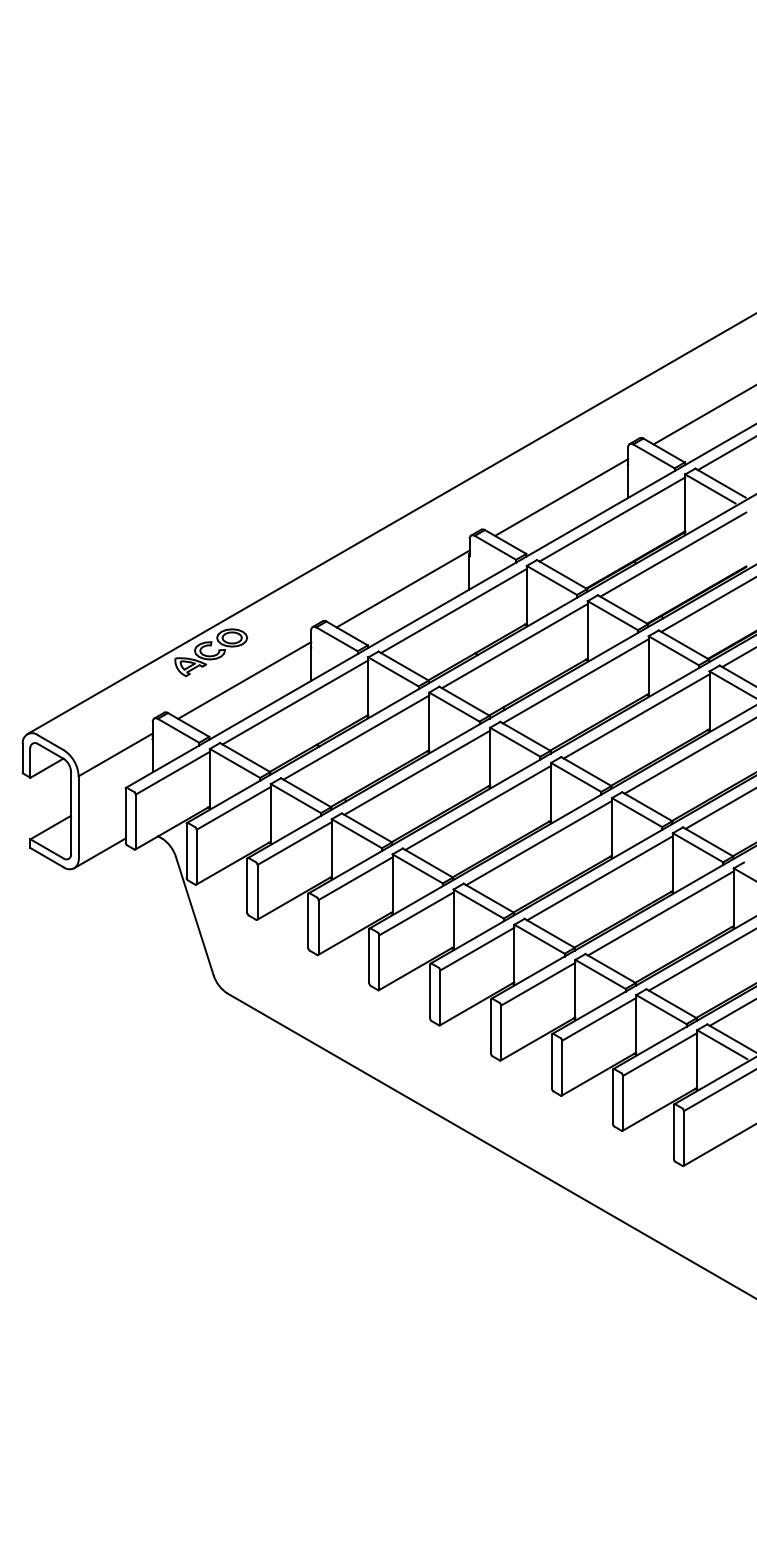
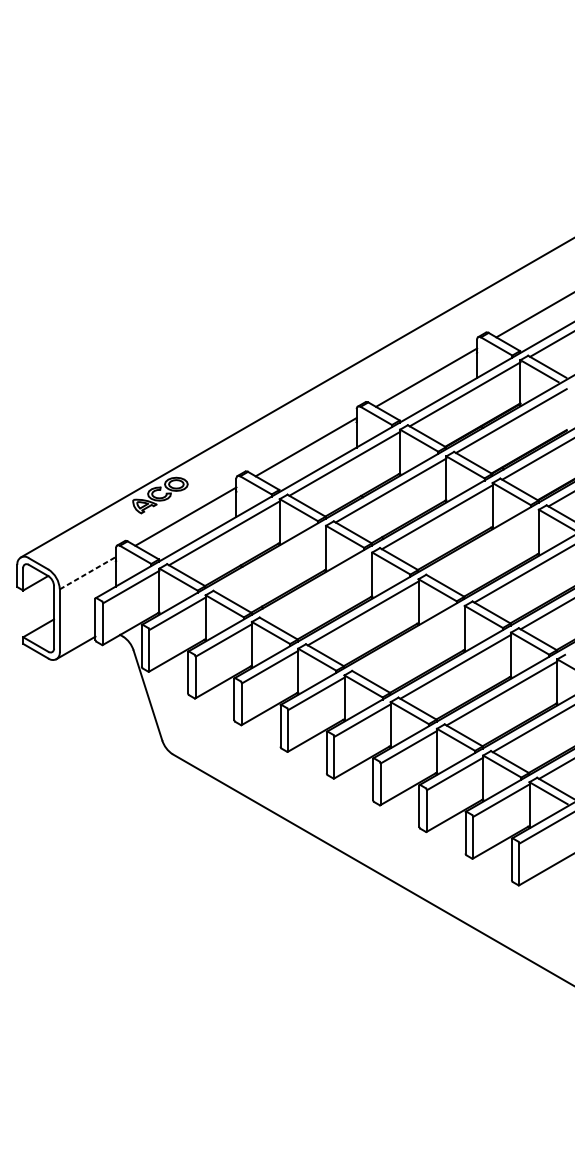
line: (636, 716) -> (483, 543), removed
line: (356, 737) -> (270, 559), removed
line: (115, 754) -> (87, 572), solid -> dashed
line: (417, 772) -> (317, 586), removed
line: (538, 842) -> (409, 639), removed

